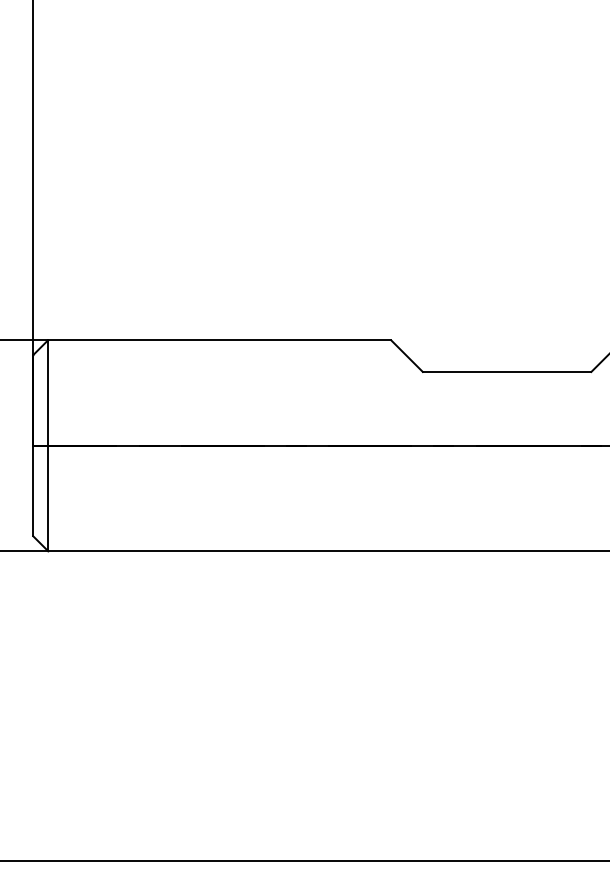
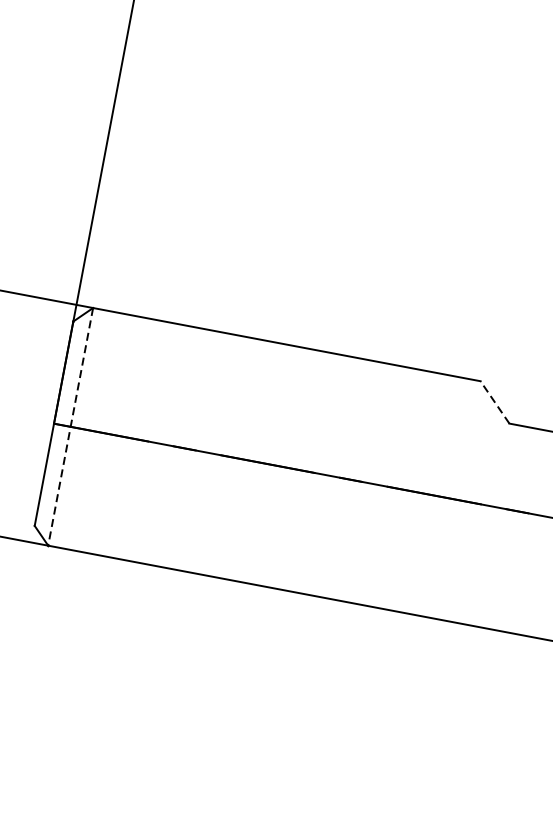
line: (406, 355) -> (494, 401), solid -> dashed
line: (47, 446) -> (69, 427), solid -> dashed

